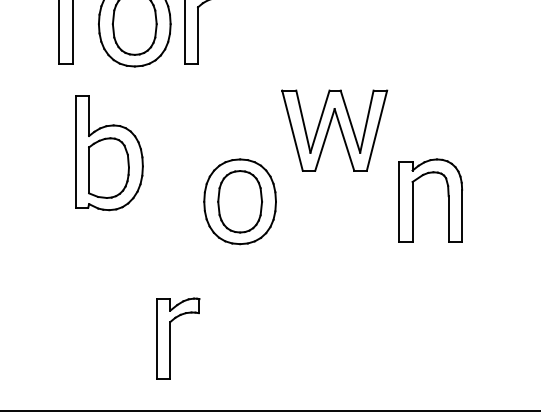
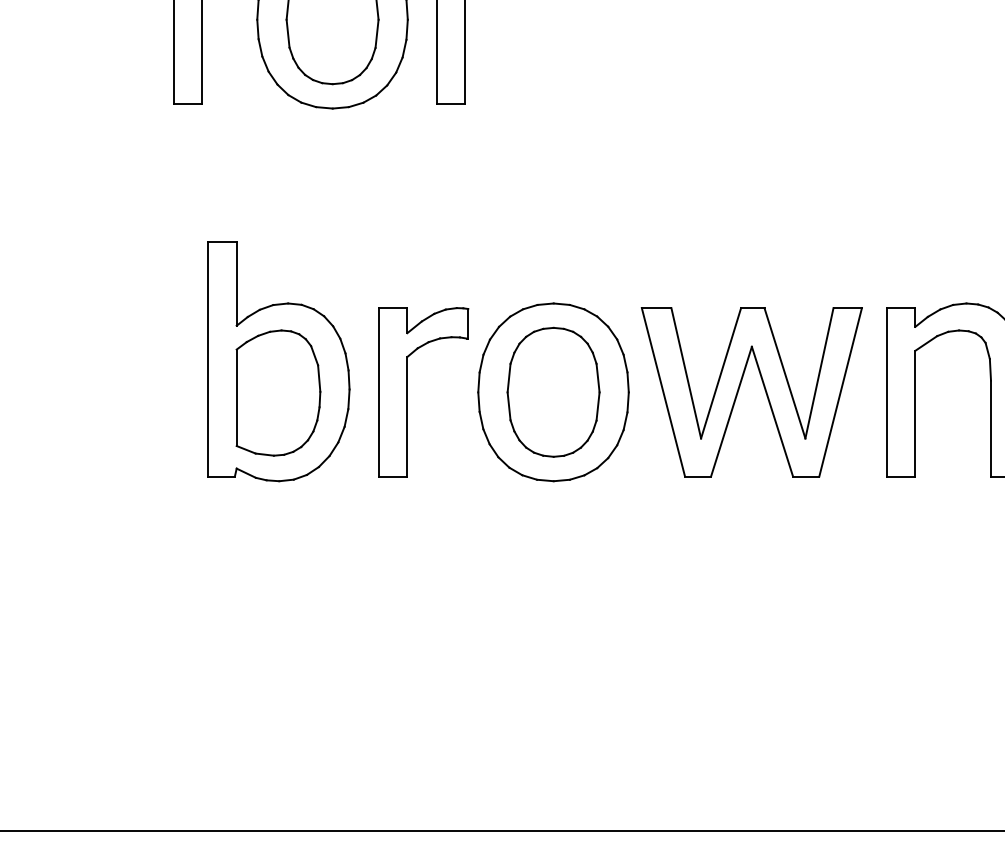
part: (334, 130) -> (751, 391), moved
part: (109, 153) -> (279, 362), moved
part: (170, 338) -> (407, 391), moved

